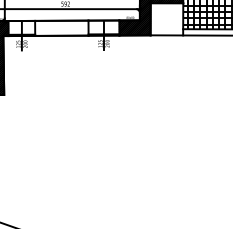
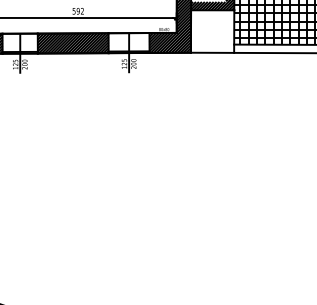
hatch: (61, 28) -> (72, 43), added

